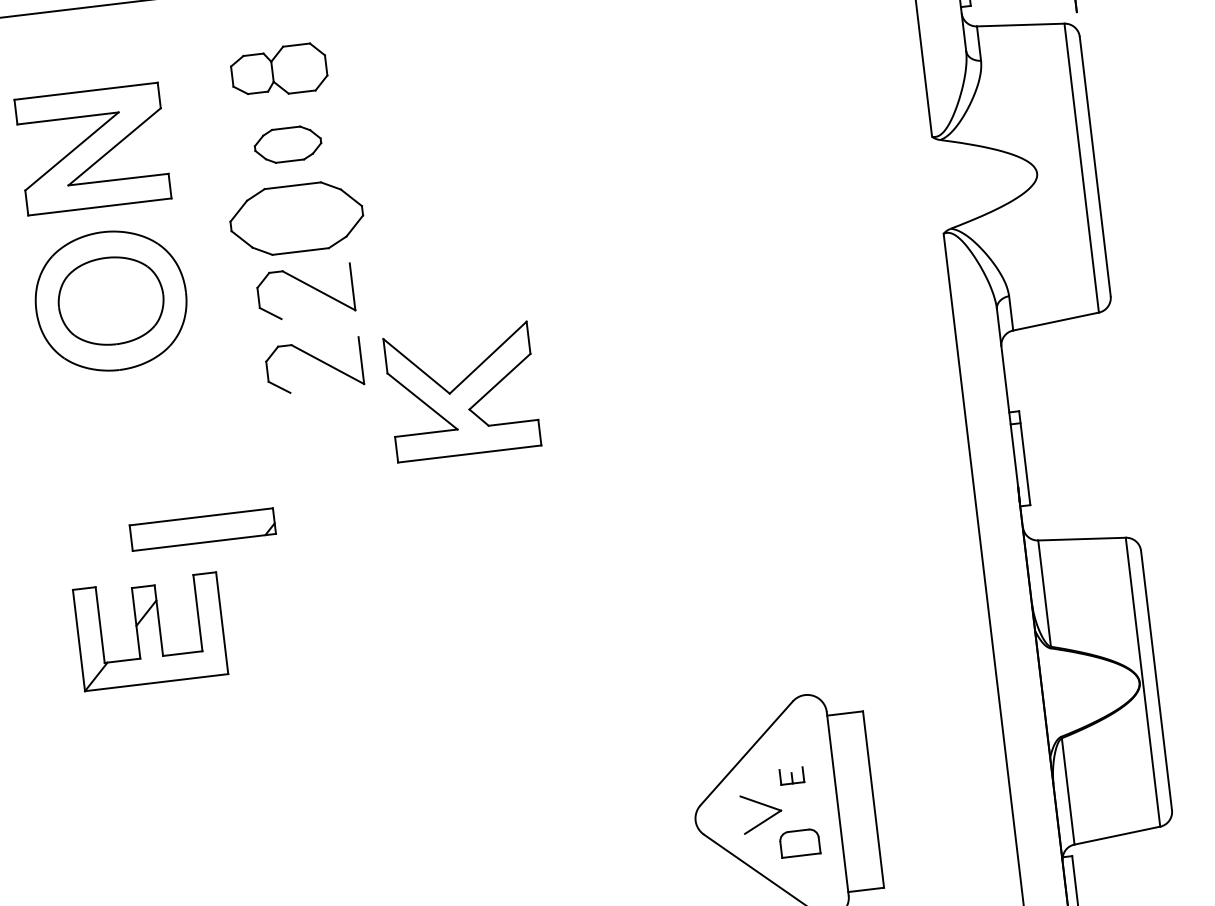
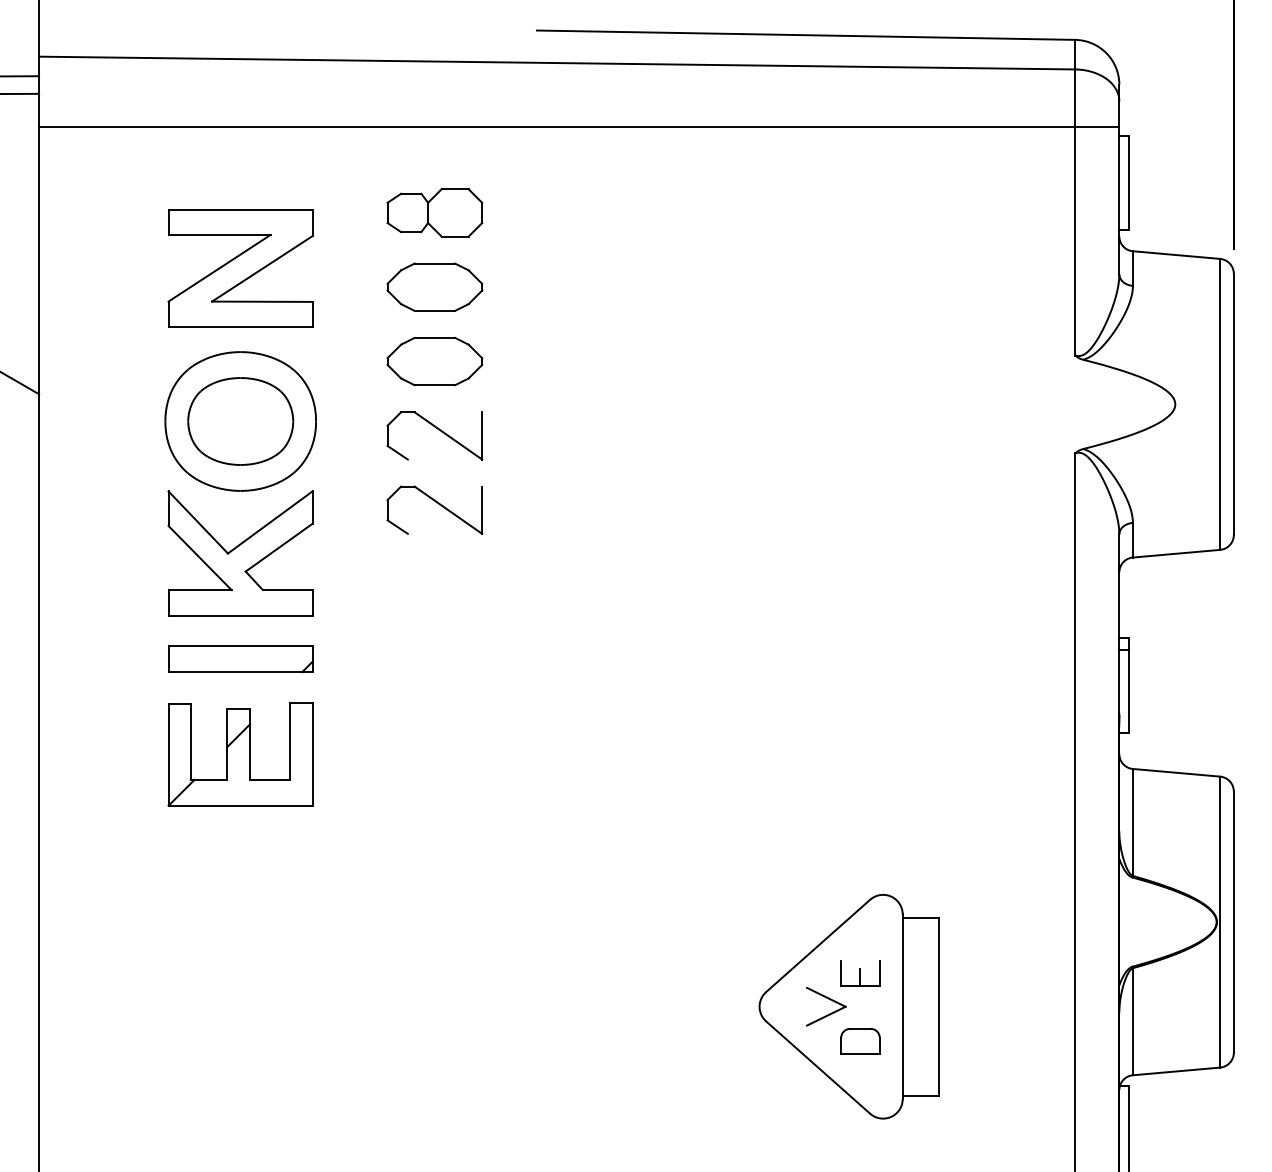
part: (287, 144) -> (434, 286), size x1.43
part: (296, 218) -> (434, 361), size x0.71
part: (462, 392) -> (240, 553), moved
part: (202, 529) -> (240, 659), moved
part: (791, 775) -> (860, 973), size x1.67

